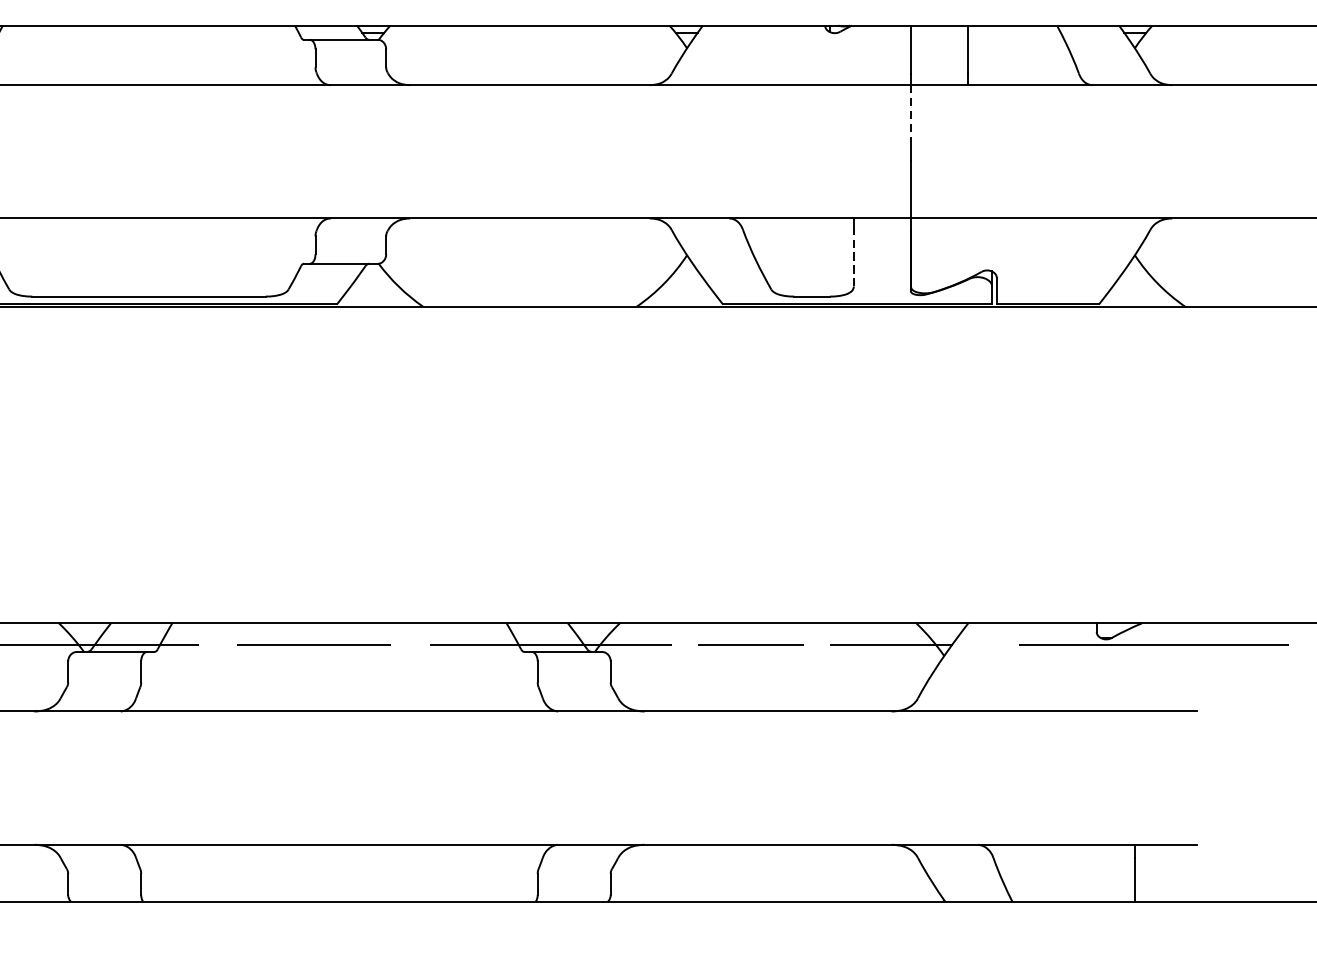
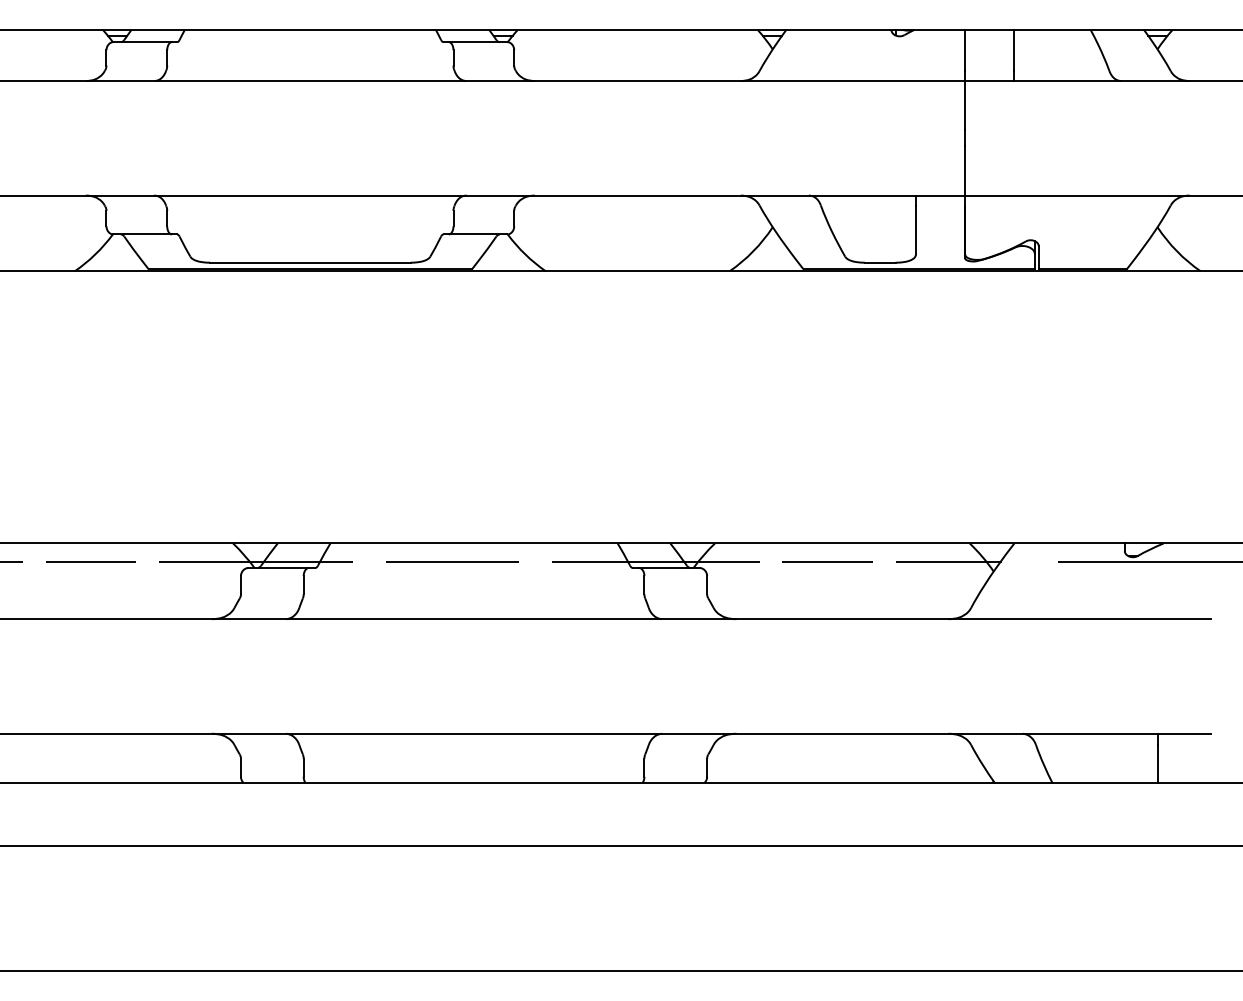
line: (911, 113) -> (965, 105), dashed -> solid
line: (854, 257) -> (916, 229), dashed -> solid

